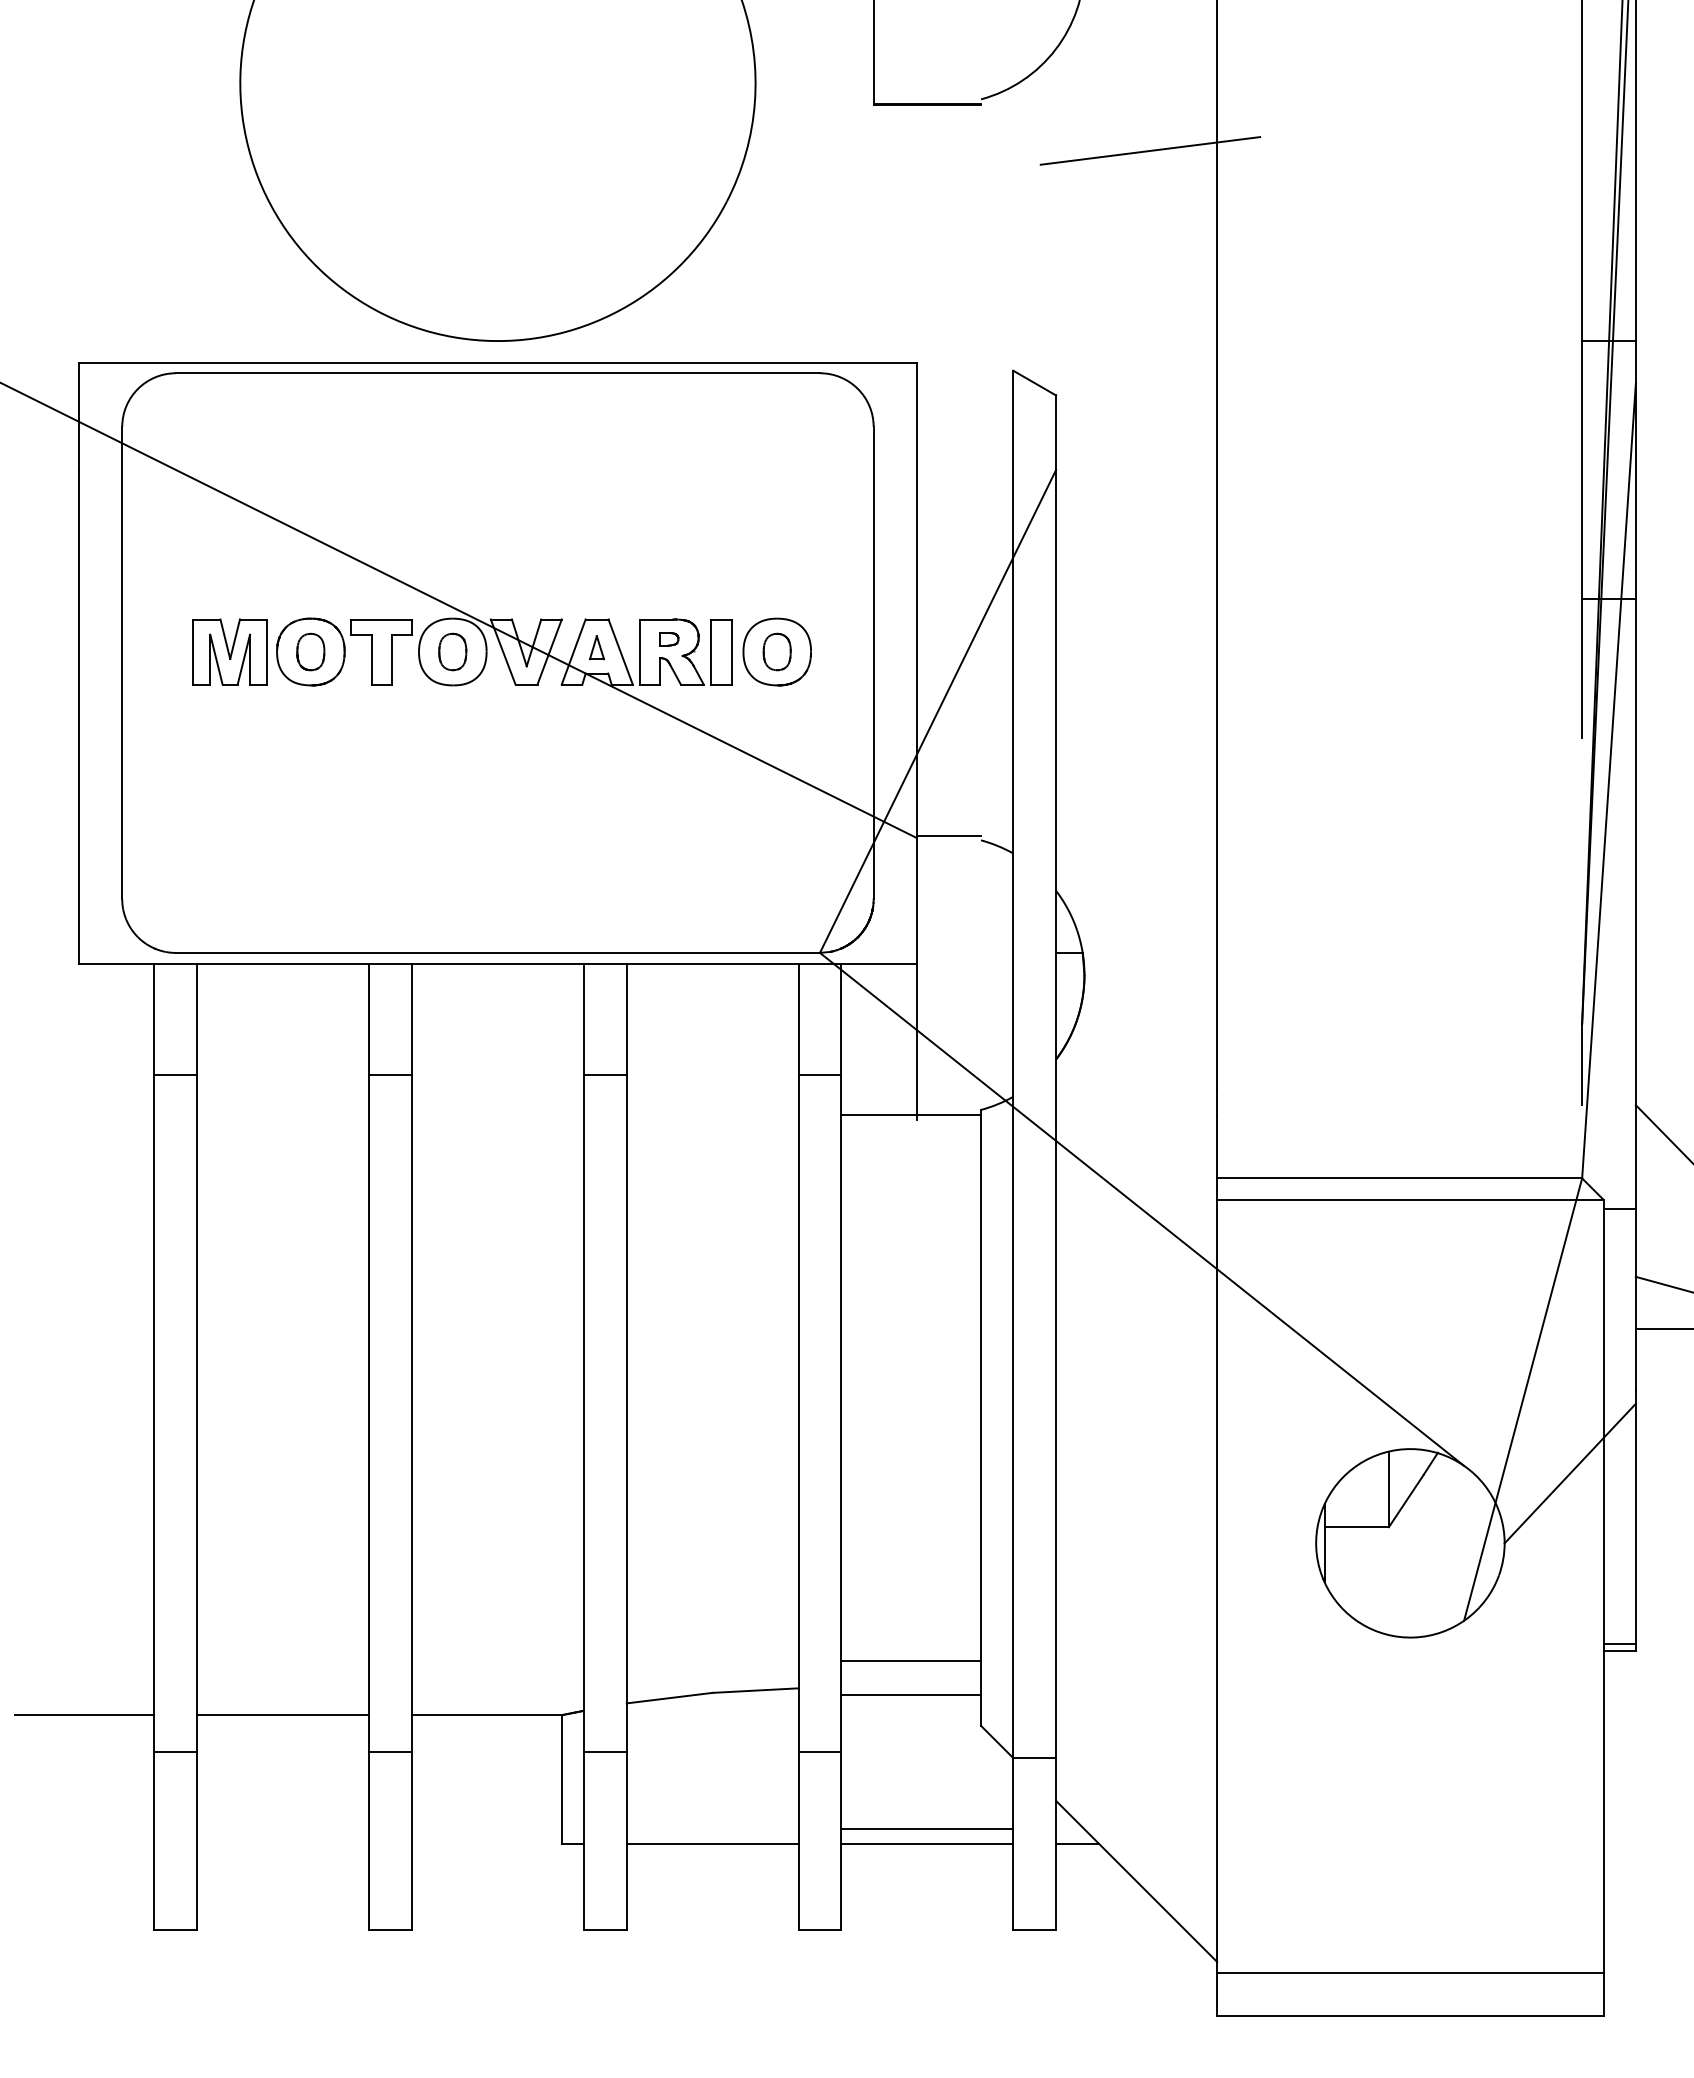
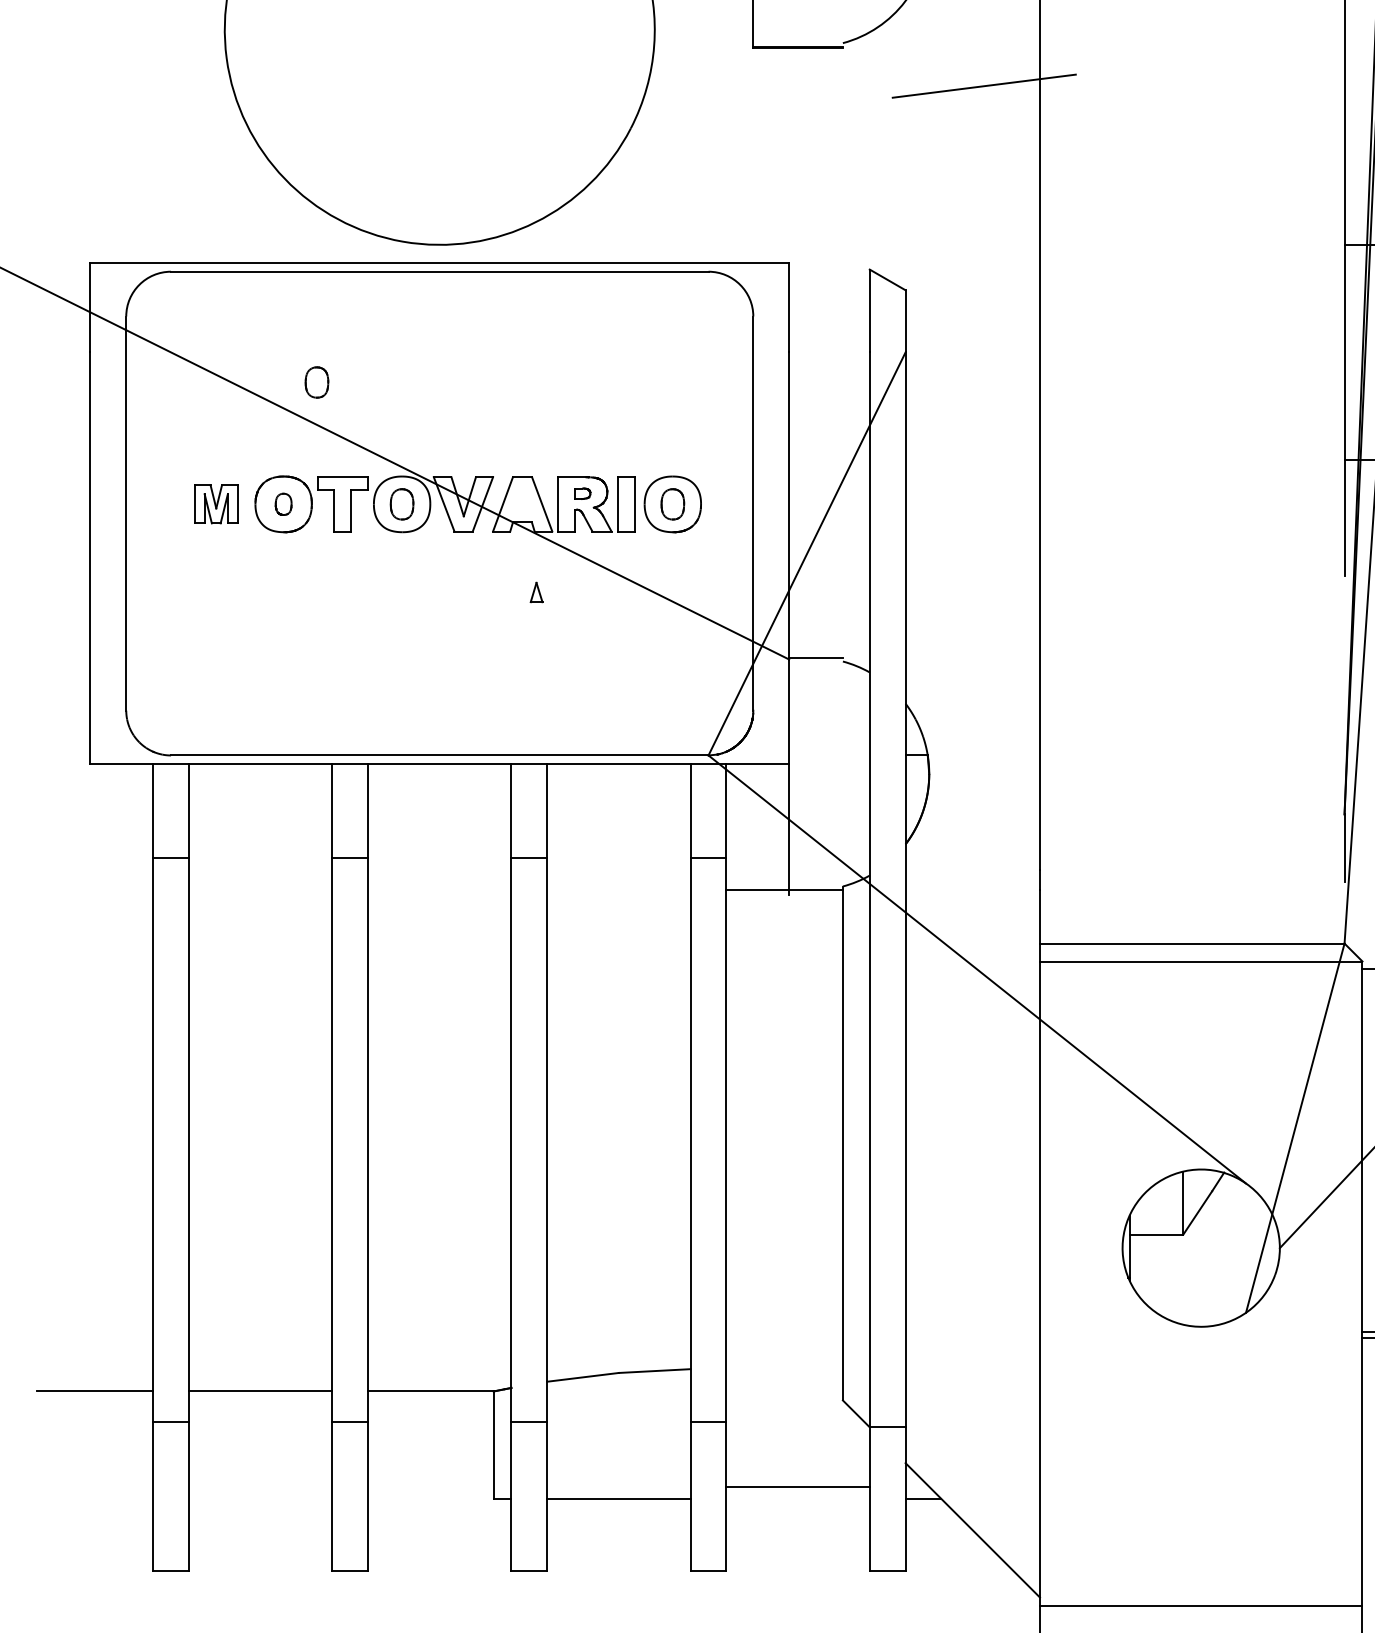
part: (350, 505) -> (316, 382), added
part: (596, 647) -> (536, 592), moved
part: (229, 651) -> (215, 503), size x0.7
part: (310, 651) -> (283, 503), size x0.7
line: (911, 1660) -> (784, 1345), removed
line: (911, 1694) -> (784, 1374), removed
line: (927, 1843) -> (798, 1498), removed

